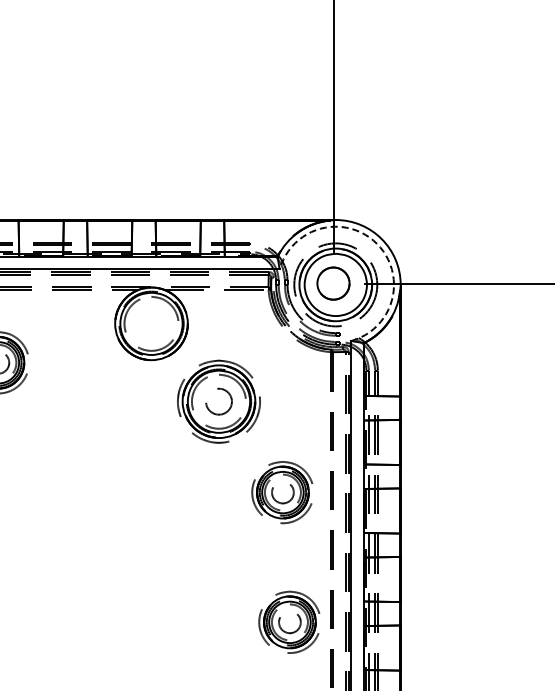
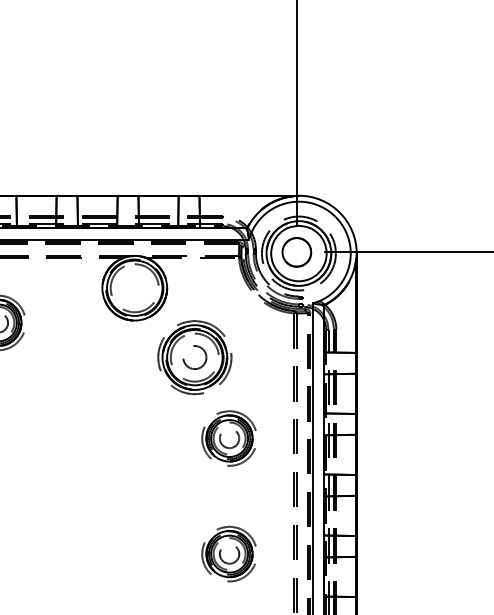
arc: (376, 243) -> (335, 216), dashed -> solid
part: (282, 492) -> (229, 438), moved
part: (289, 621) -> (229, 553), moved

